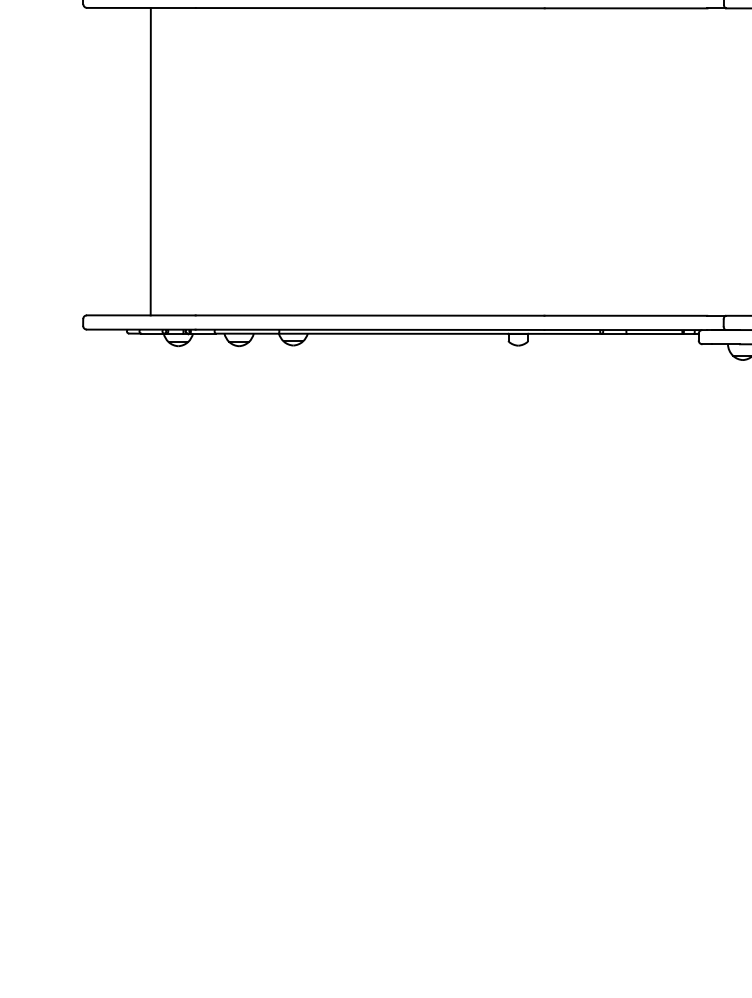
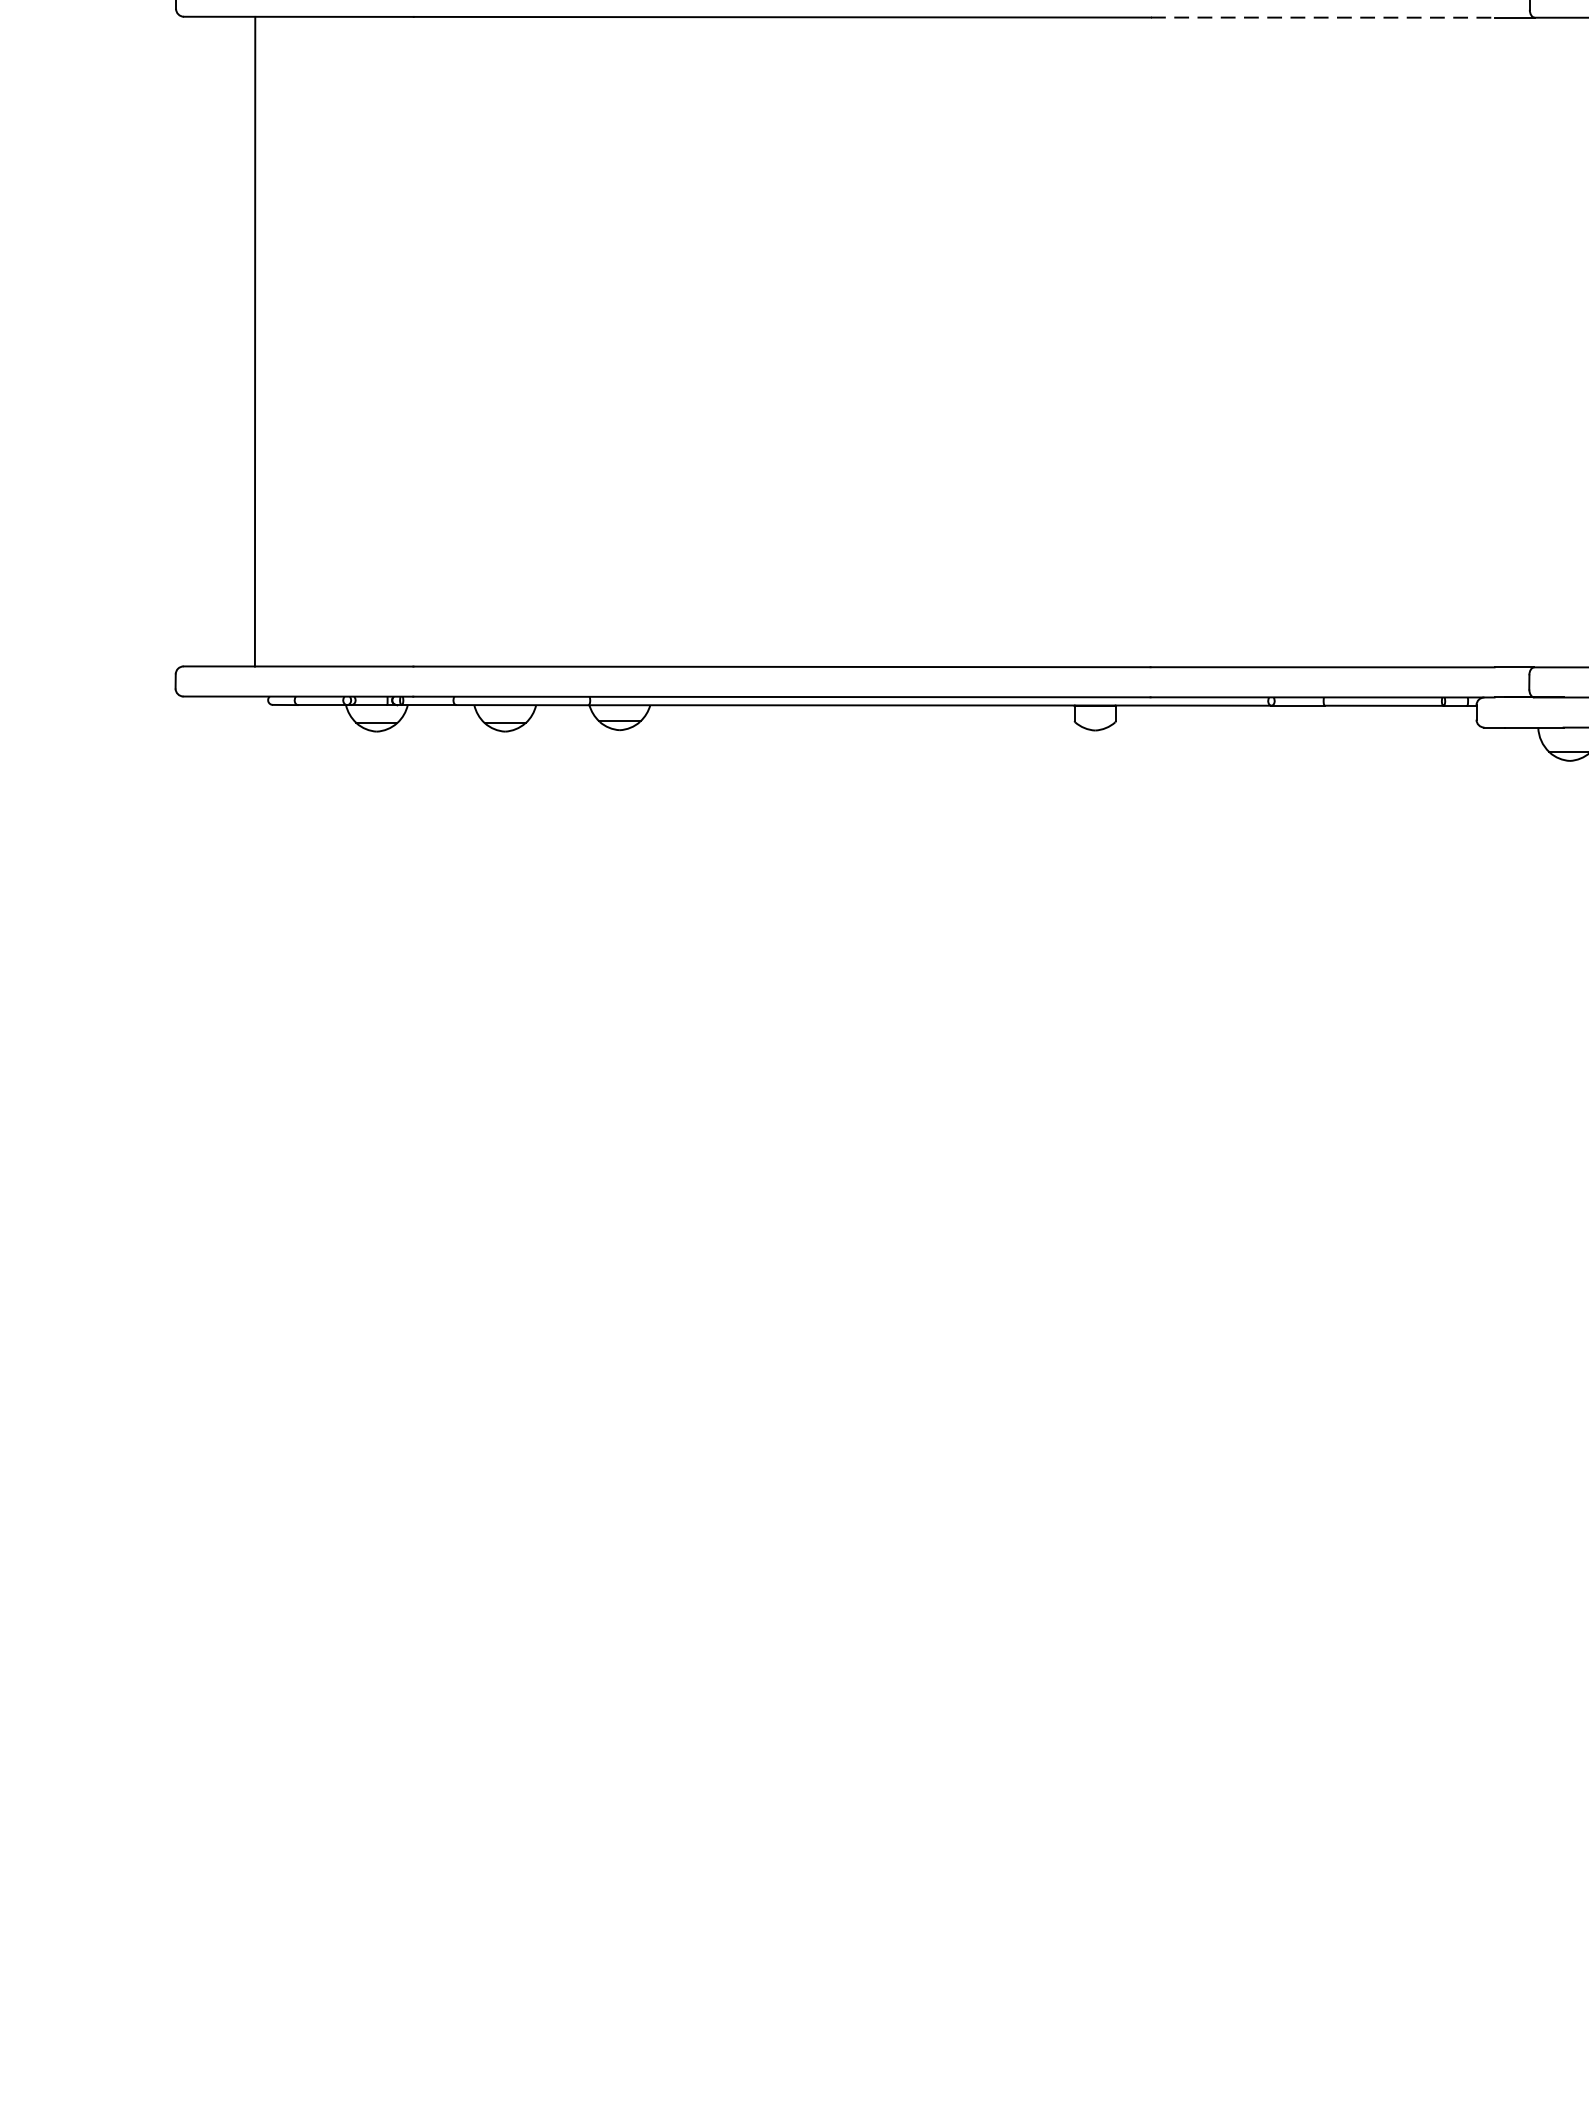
line: (626, 8) -> (1323, 17), solid -> dashed
line: (150, 161) -> (254, 341), moved

